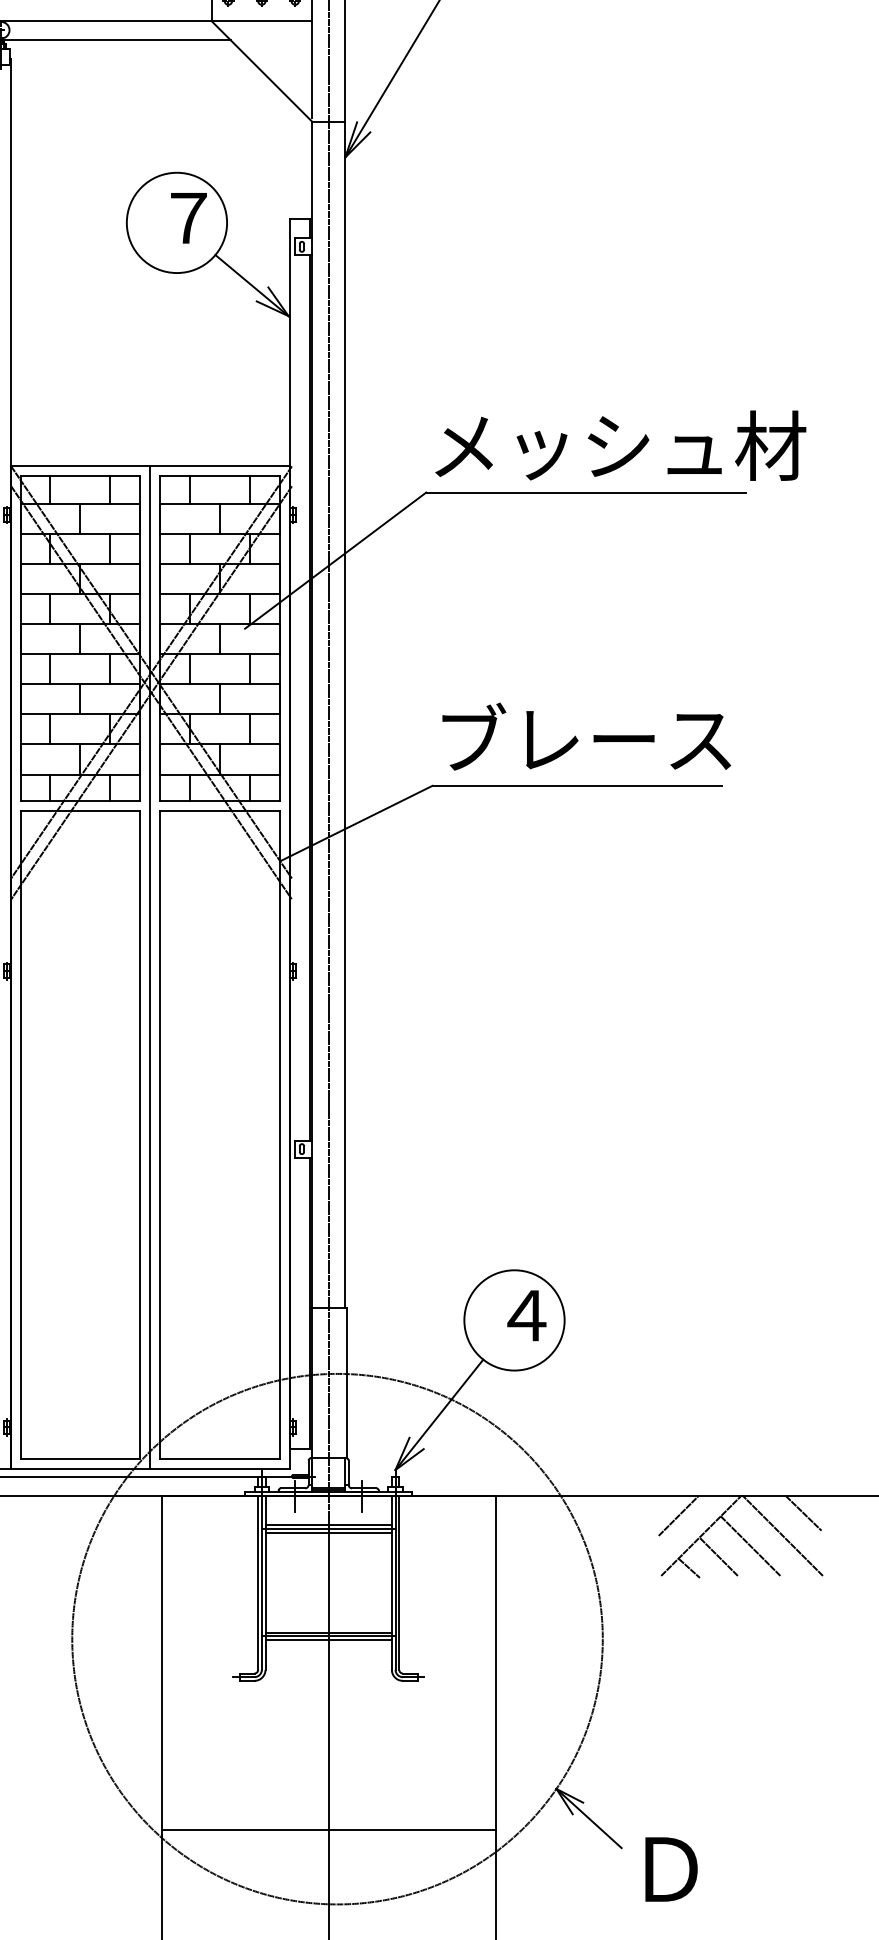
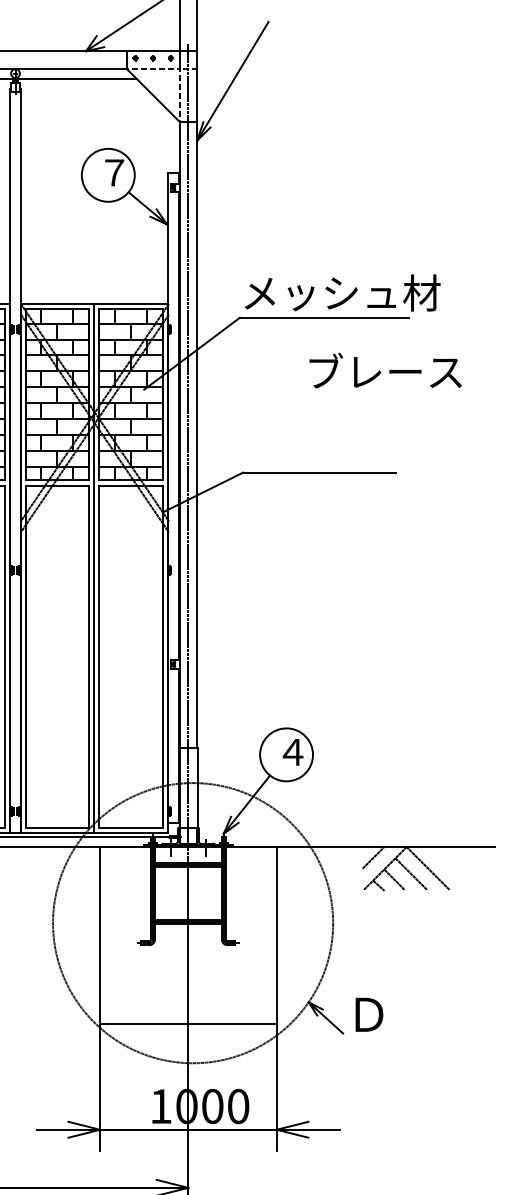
text: (586, 736) -> (385, 370), moved
line: (802, 1512) -> (438, 856), removed
text: (671, 1868) -> (369, 1014), moved

